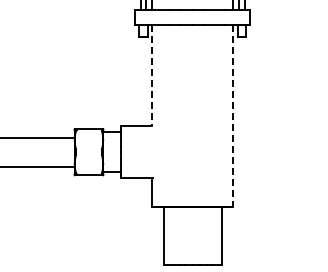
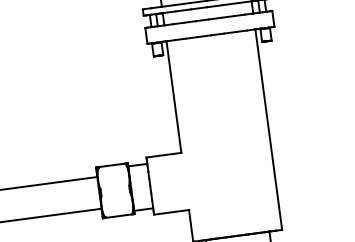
line: (152, 75) -> (174, 97), dashed -> solid
line: (233, 116) -> (269, 130), dashed -> solid

